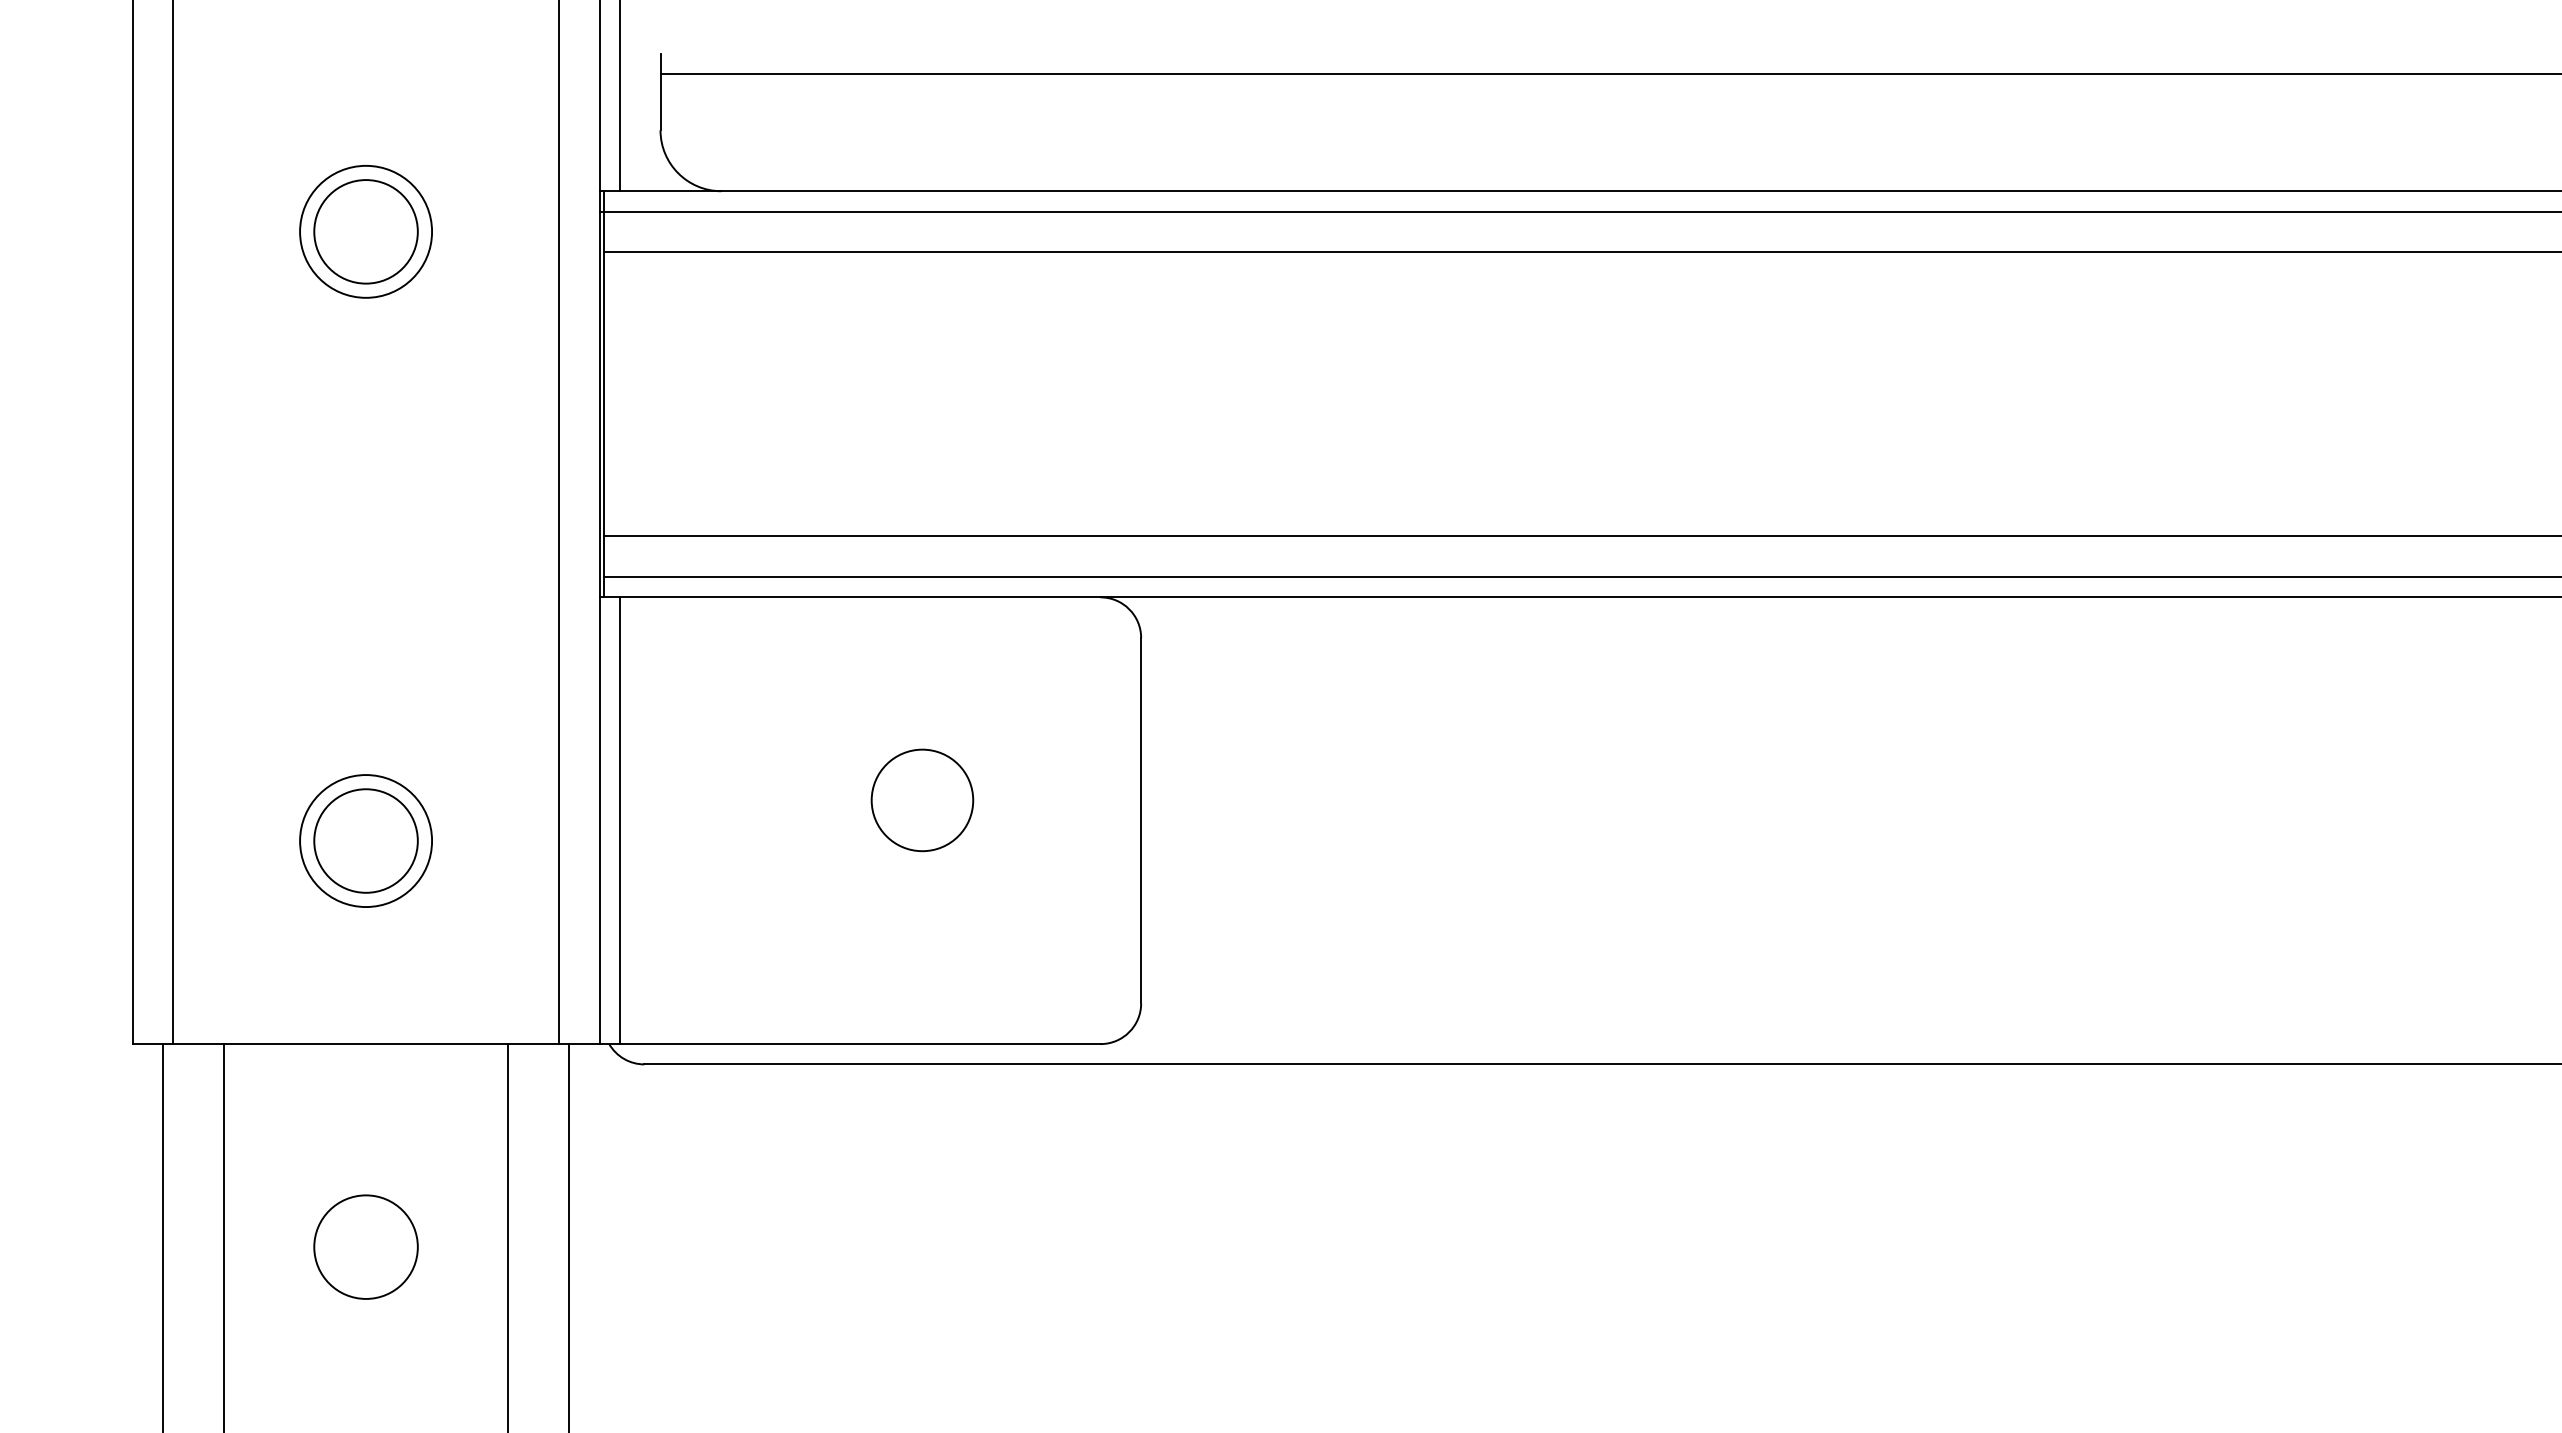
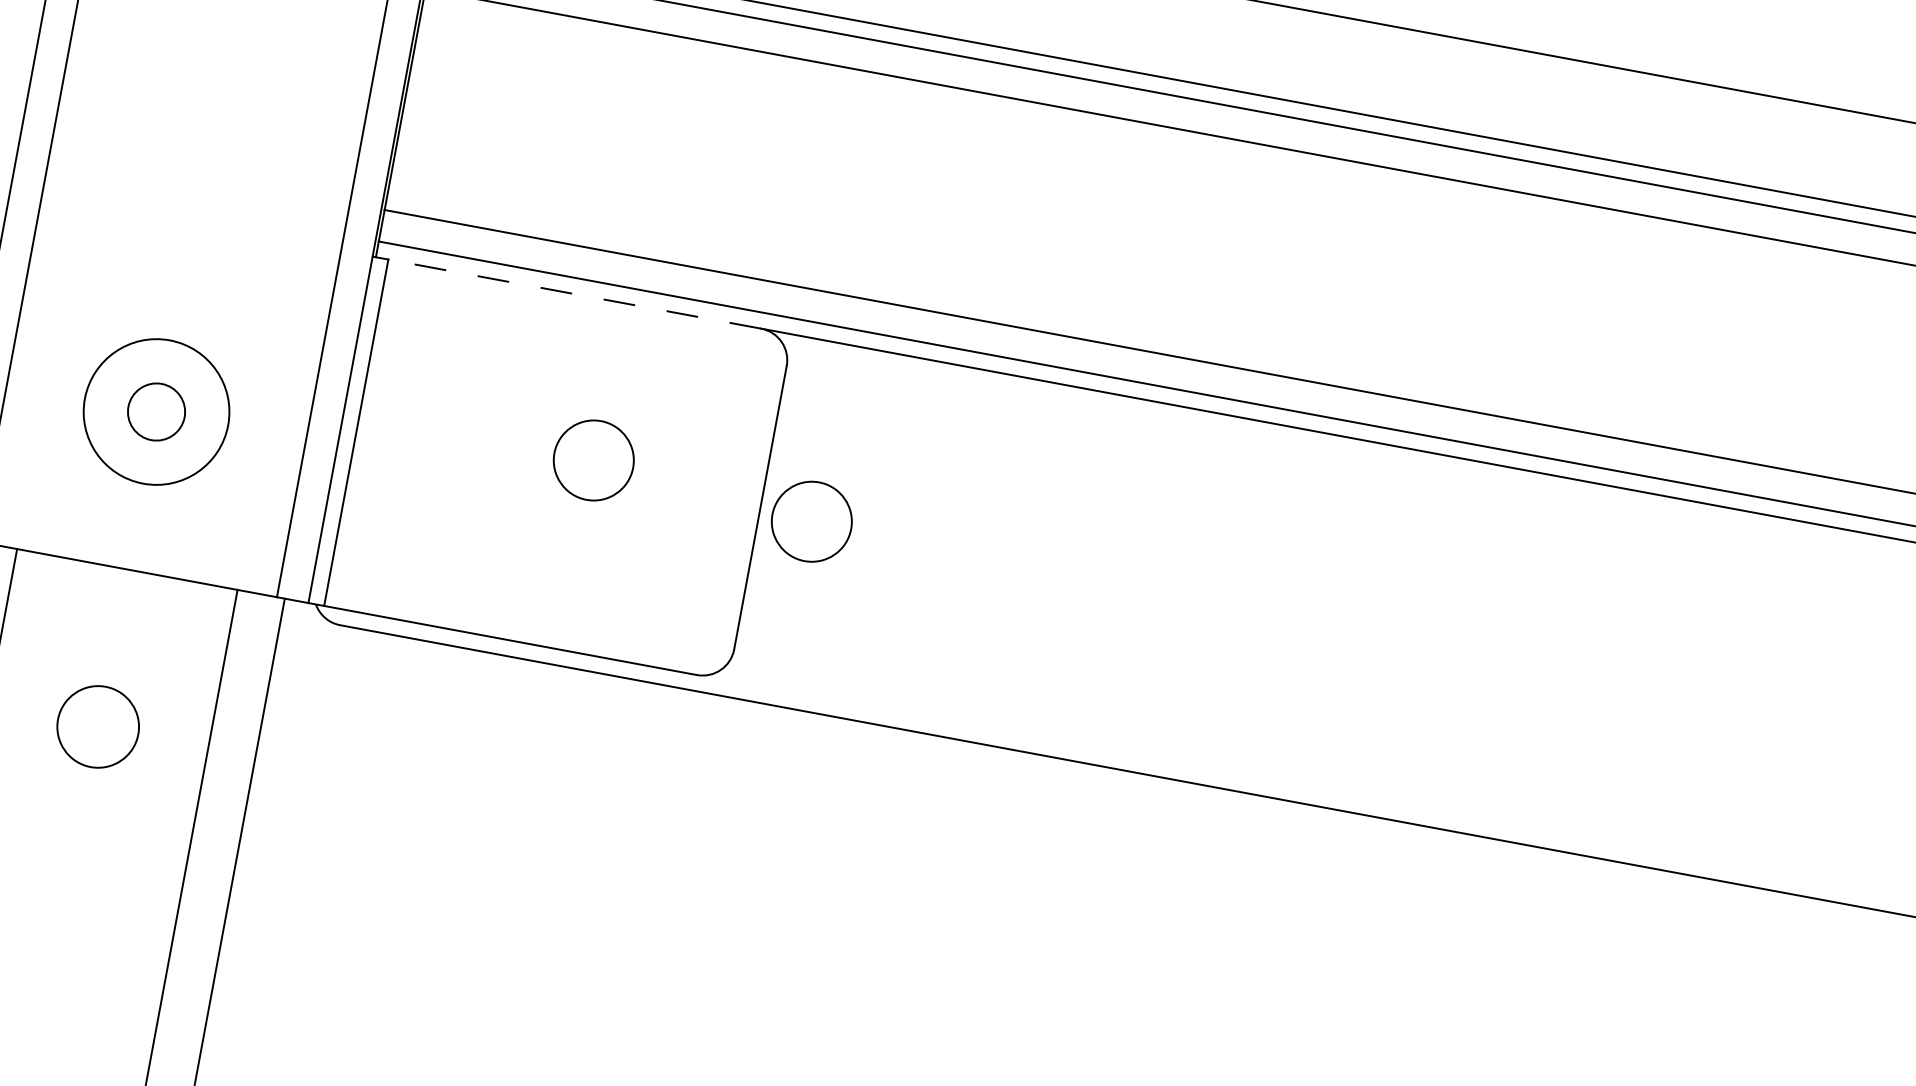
line: (859, 597) -> (574, 294), solid -> dashed
circle: (1208, 826) -> (811, 521), added
circle: (365, 840) -> (156, 411), size x0.7
circle: (366, 841) -> (156, 412), size x1.4

